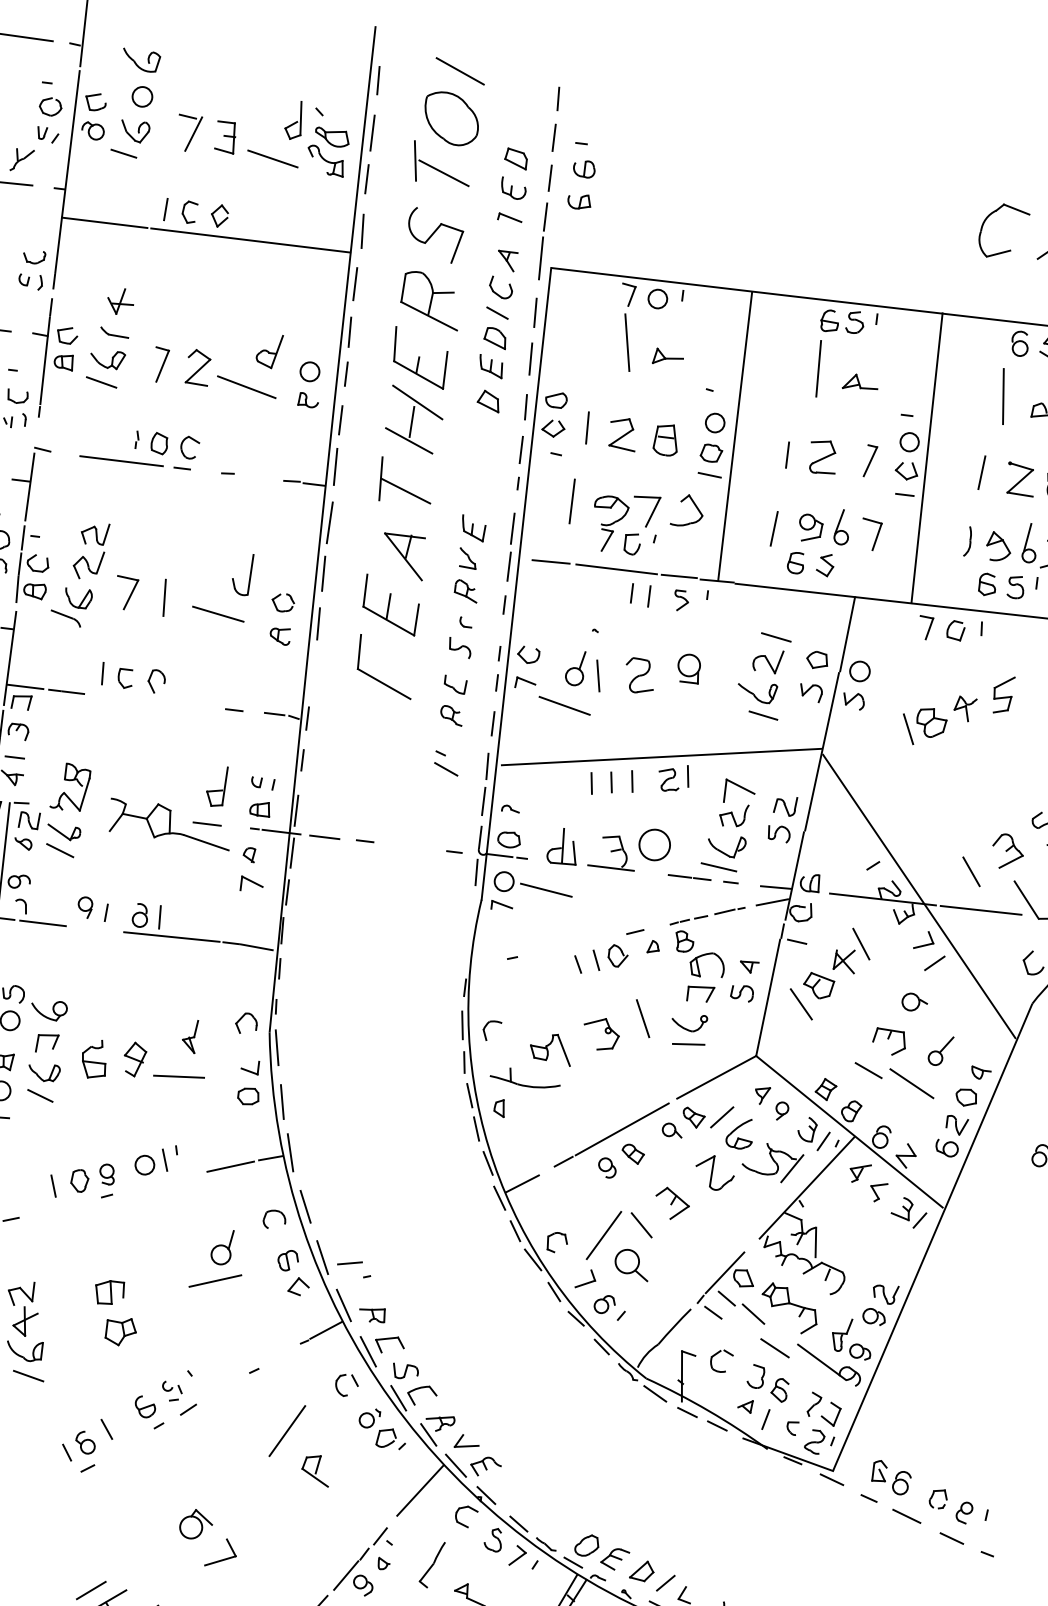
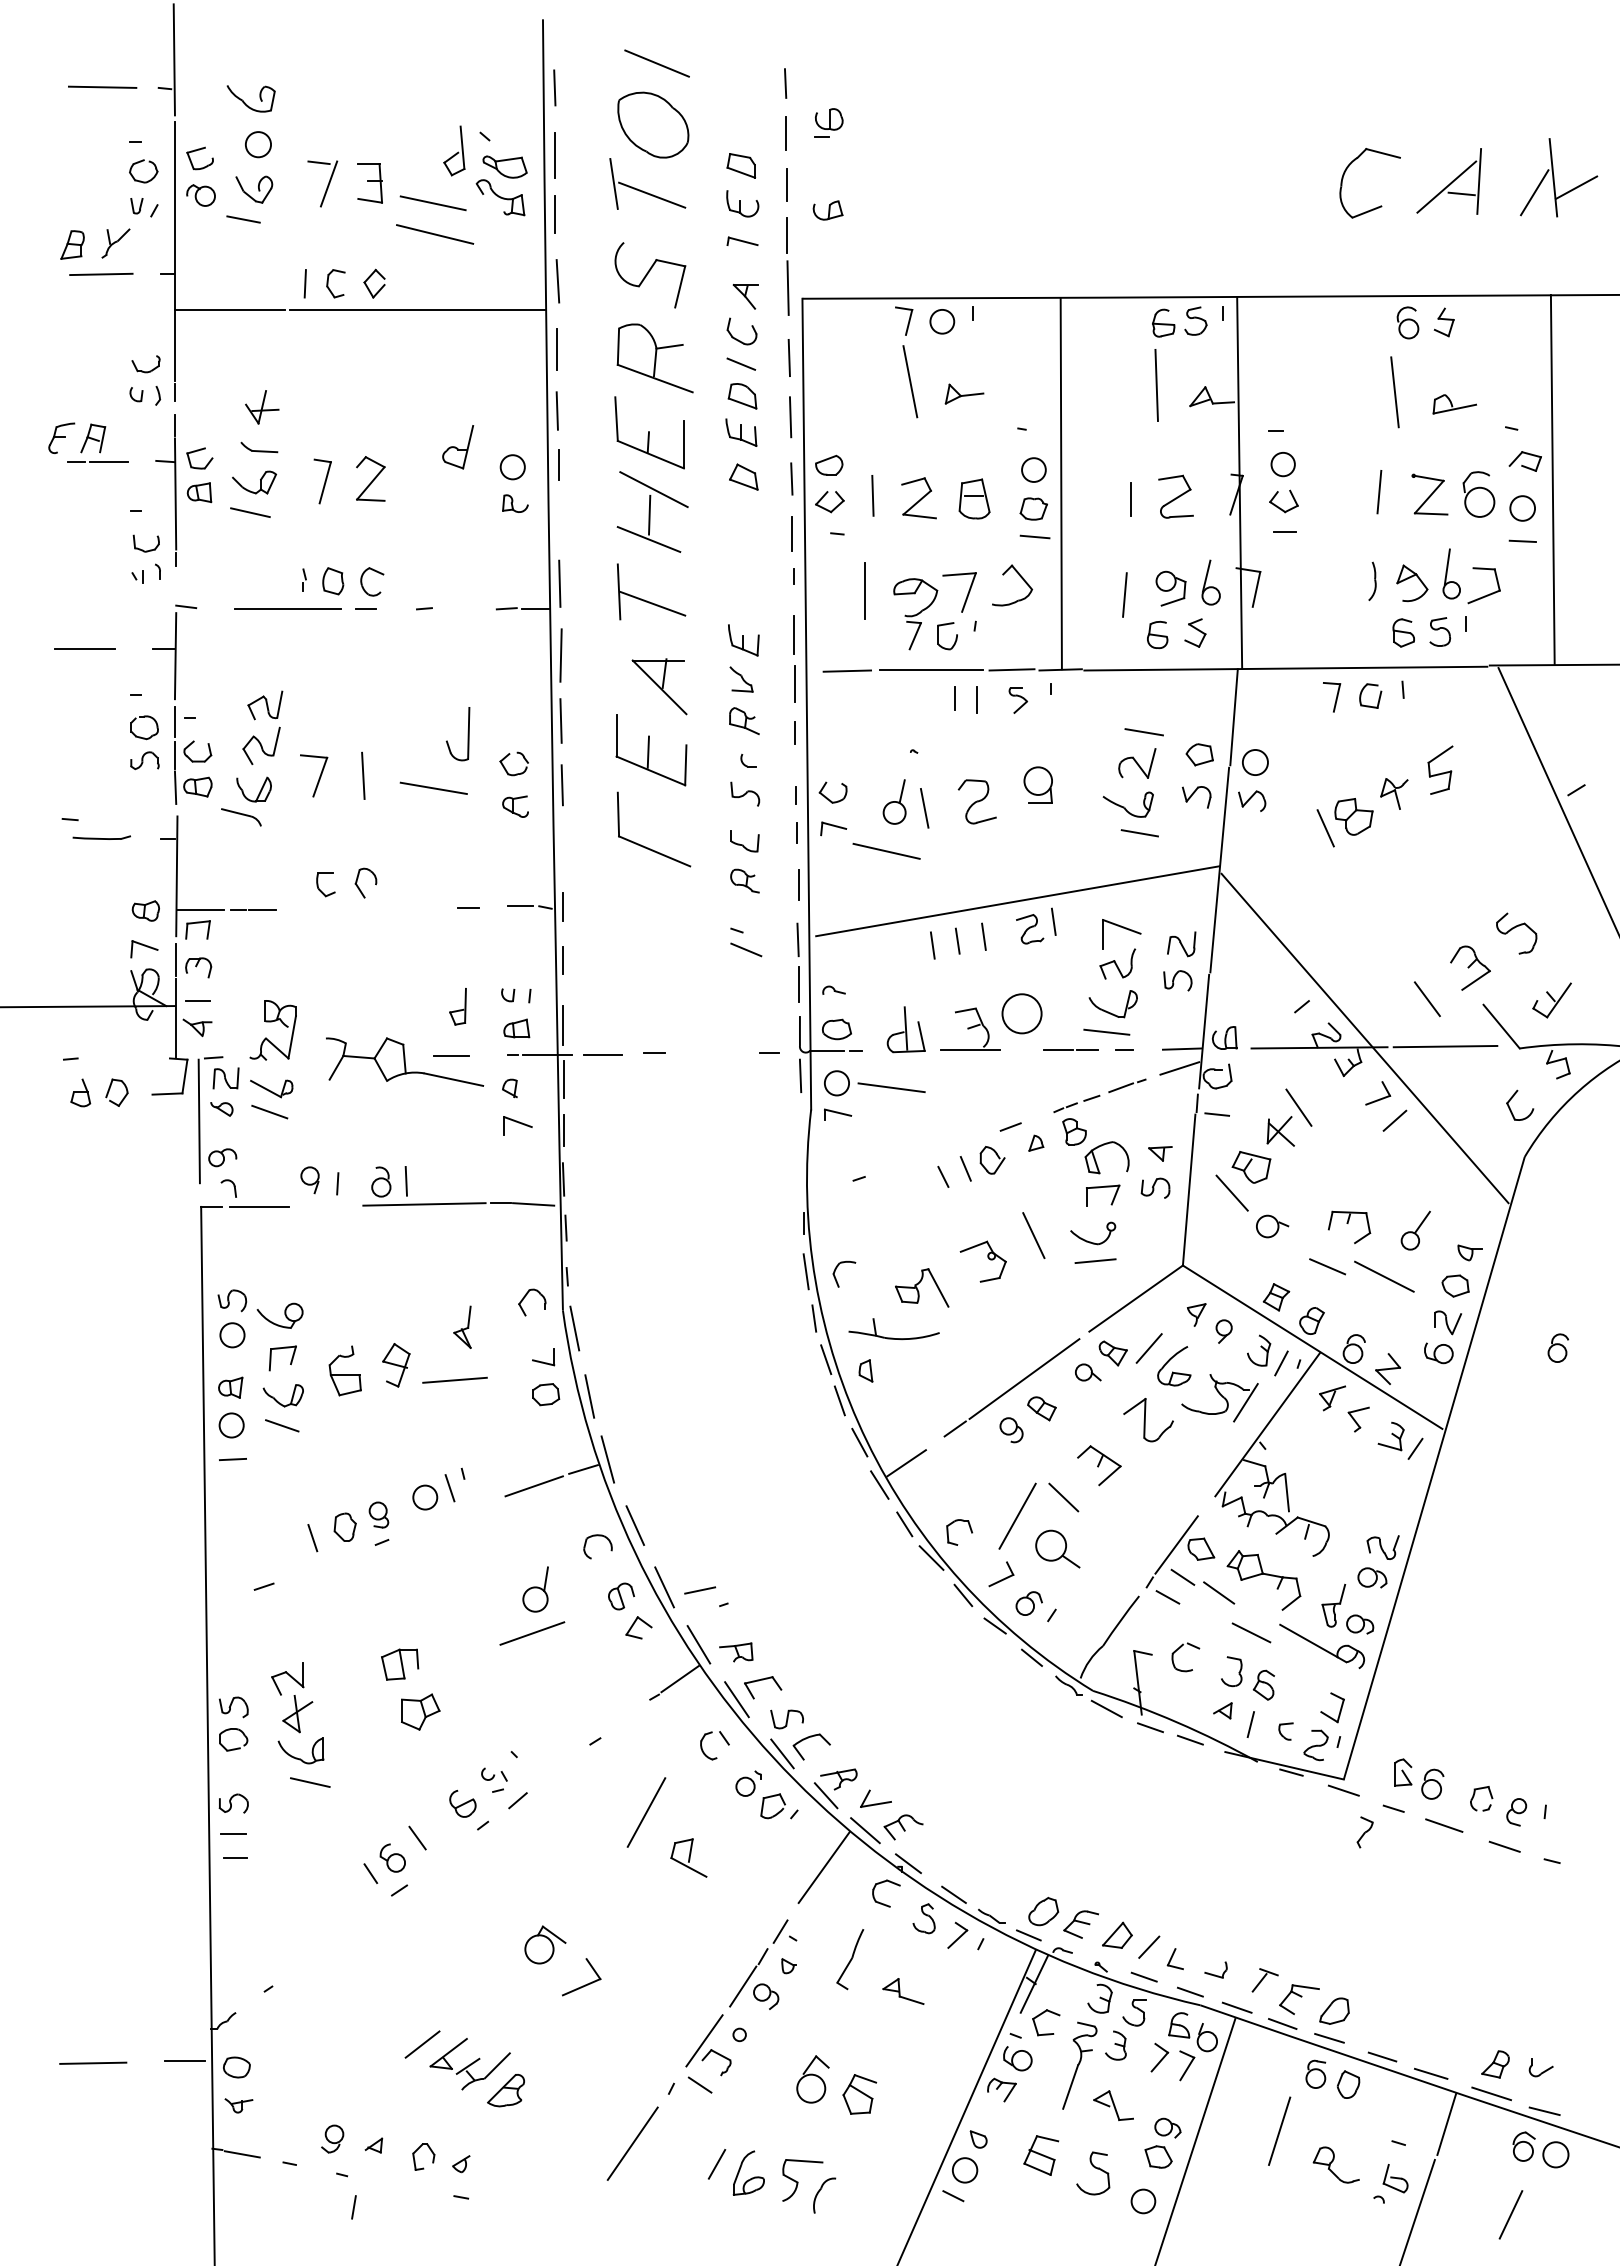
part: (584, 169) -> (829, 119), moved
line: (247, 387) -> (435, 234), moved
line: (341, 419) -> (559, 523), removed
line: (926, 458) -> (1239, 483), moved
line: (102, 673) -> (296, 881), removed
part: (216, 786) -> (457, 1006), size x0.7
part: (914, 1002) -> (1272, 1226), moved
part: (813, 1404) -> (1364, 1832), moved

